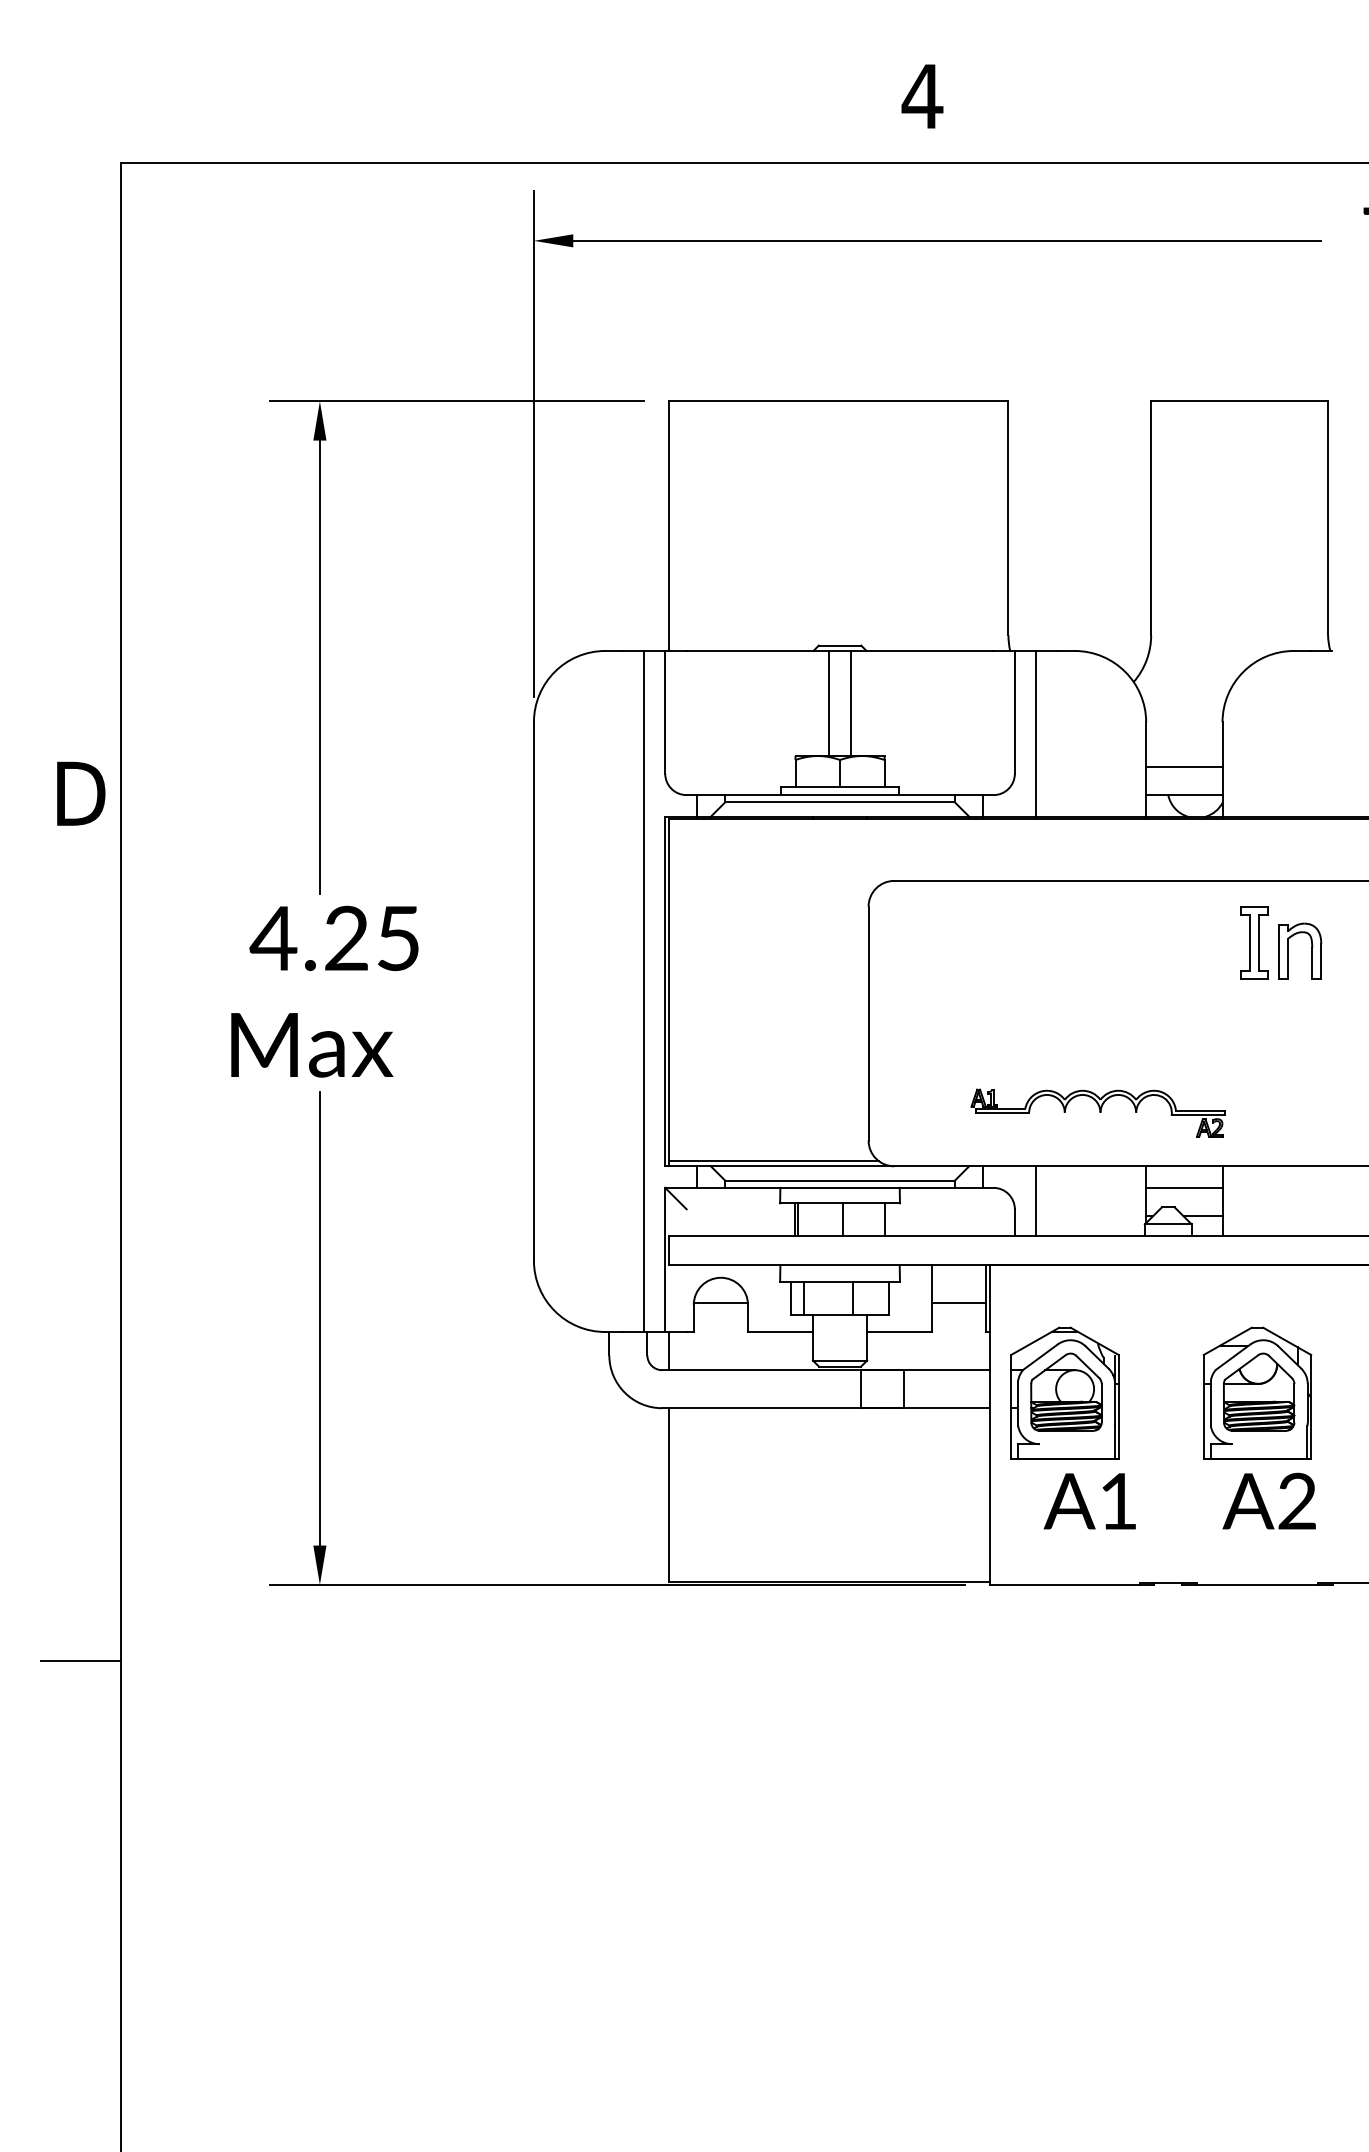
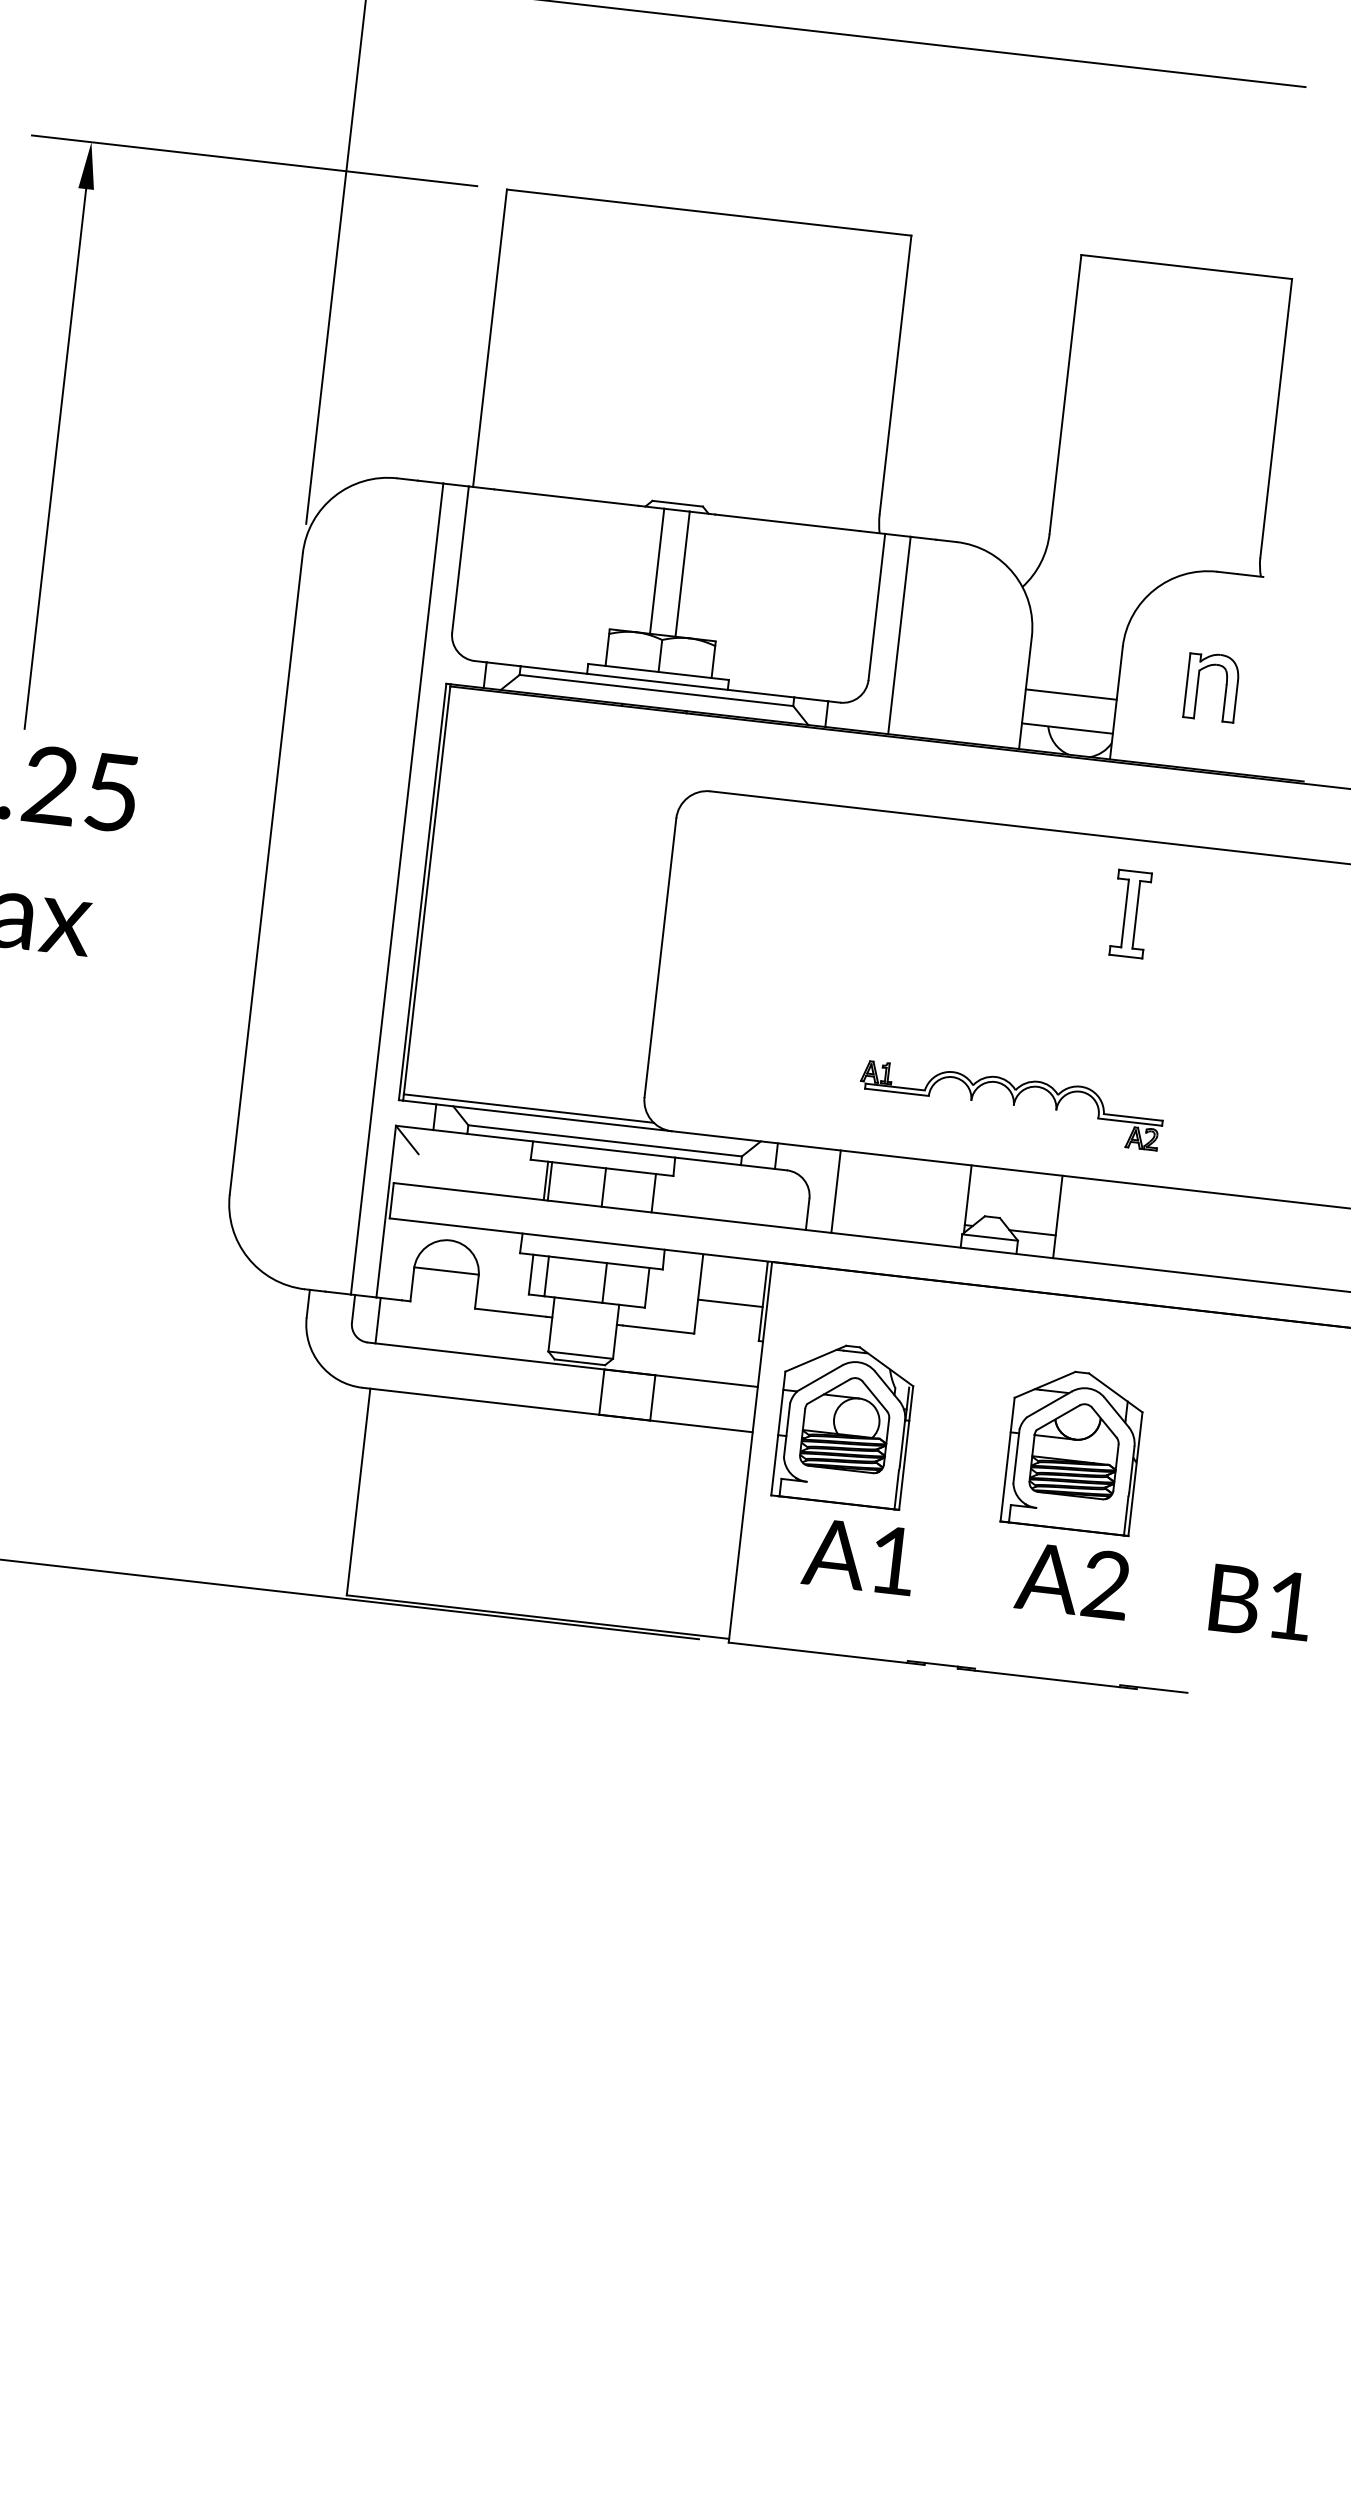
part: (1311, 950) -> (1225, 687), moved
part: (1097, 1112) -> (1010, 1104), moved
line: (1184, 1187) -> (1014, 1195), removed

